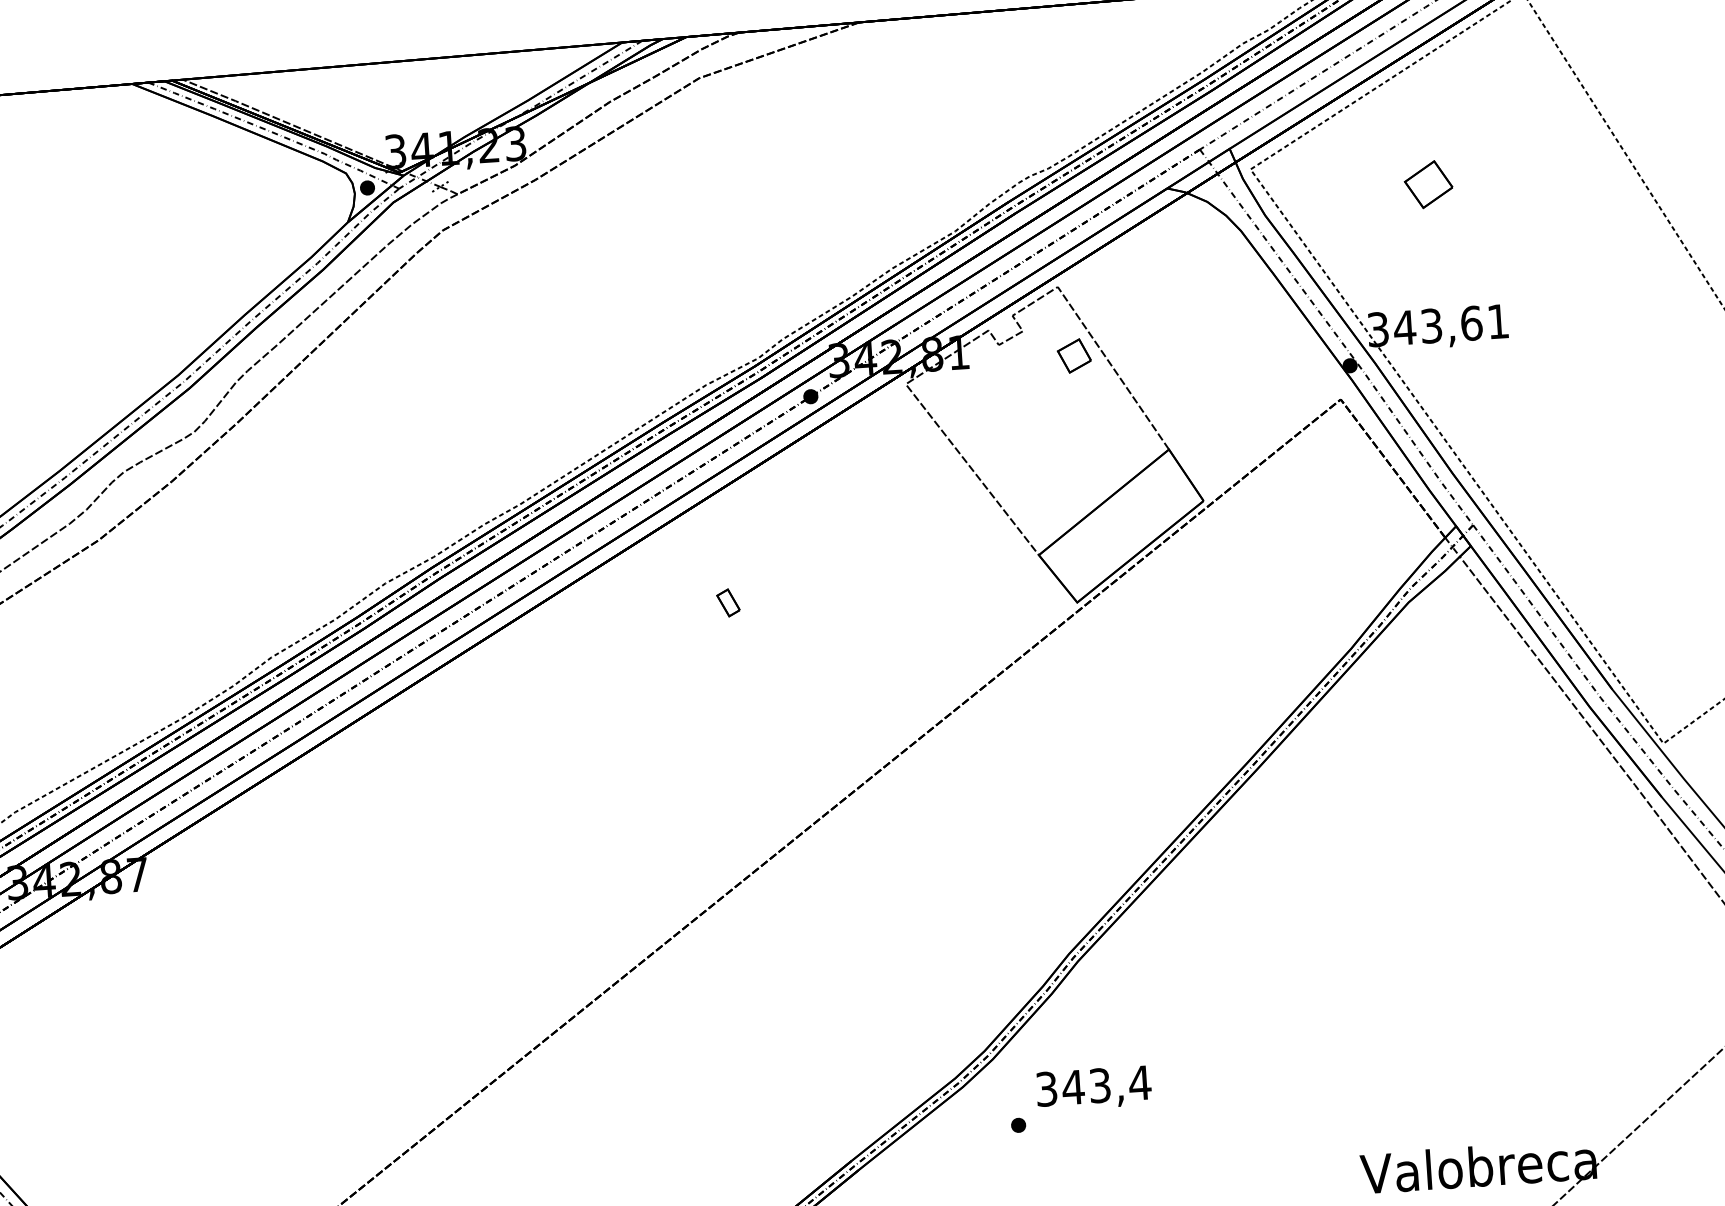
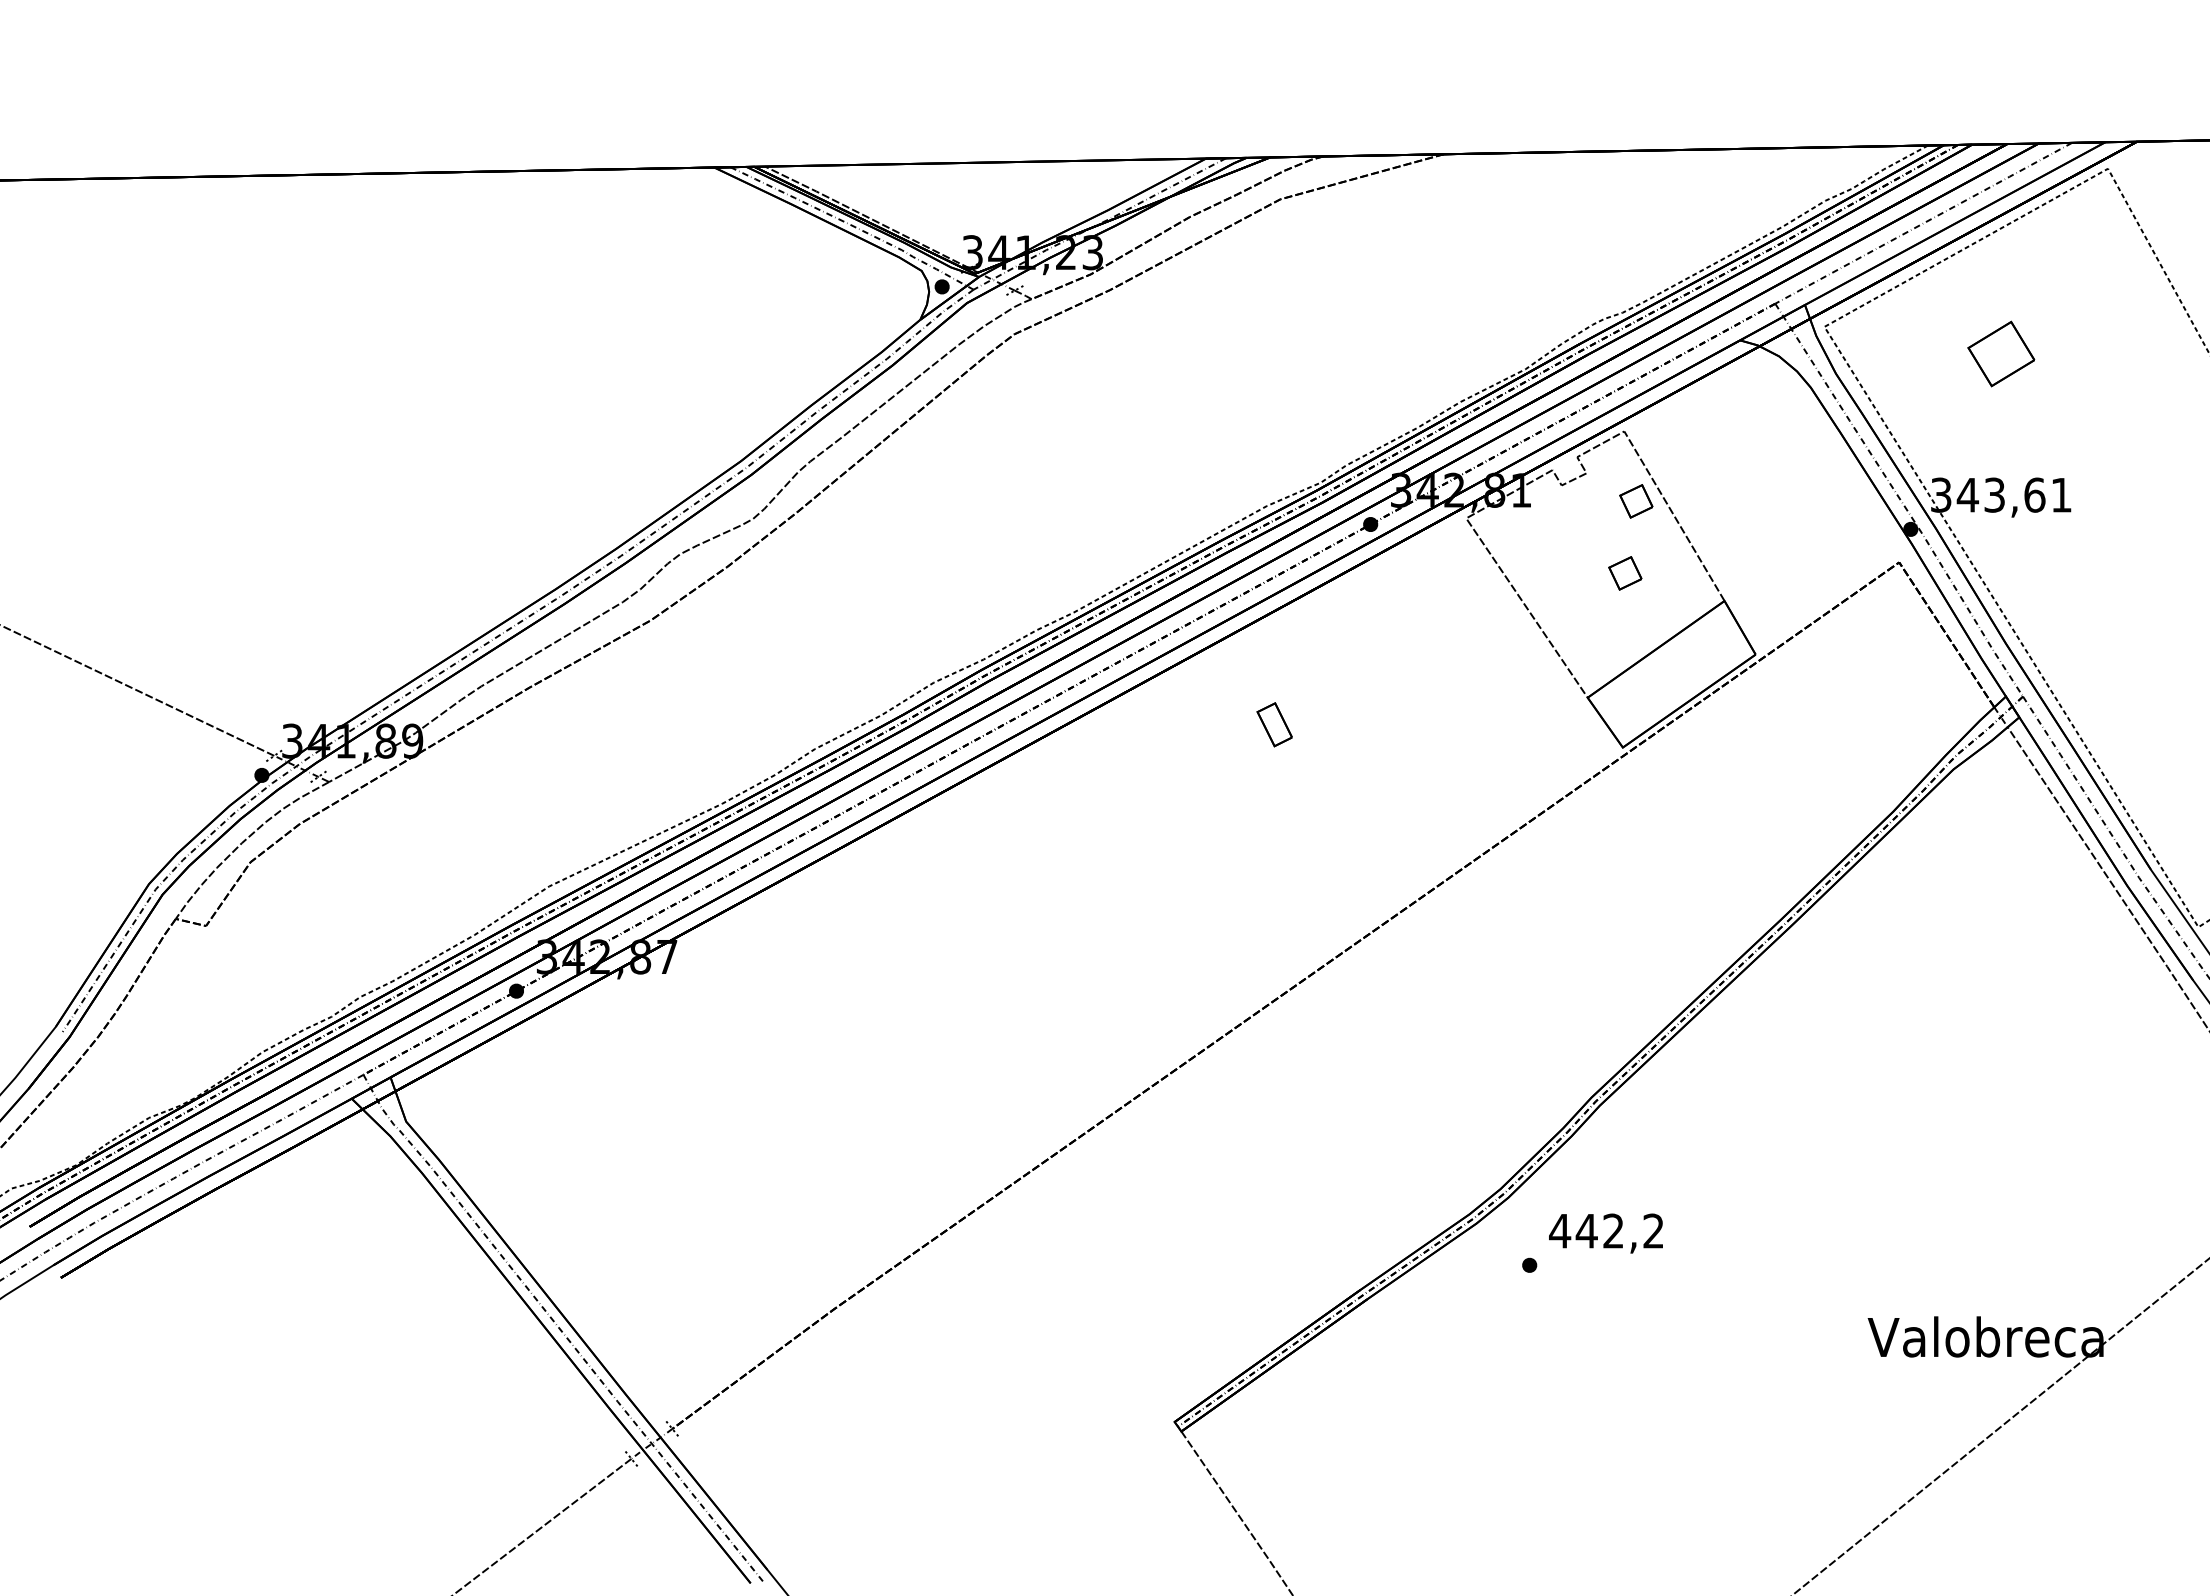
part: (1427, 184) -> (2000, 353), size x1.4
part: (1068, 428) -> (1625, 573), added
part: (728, 602) -> (1274, 724), size x1.6
text: (1092, 1085) -> (1606, 1230), 343,4 -> 442,2

